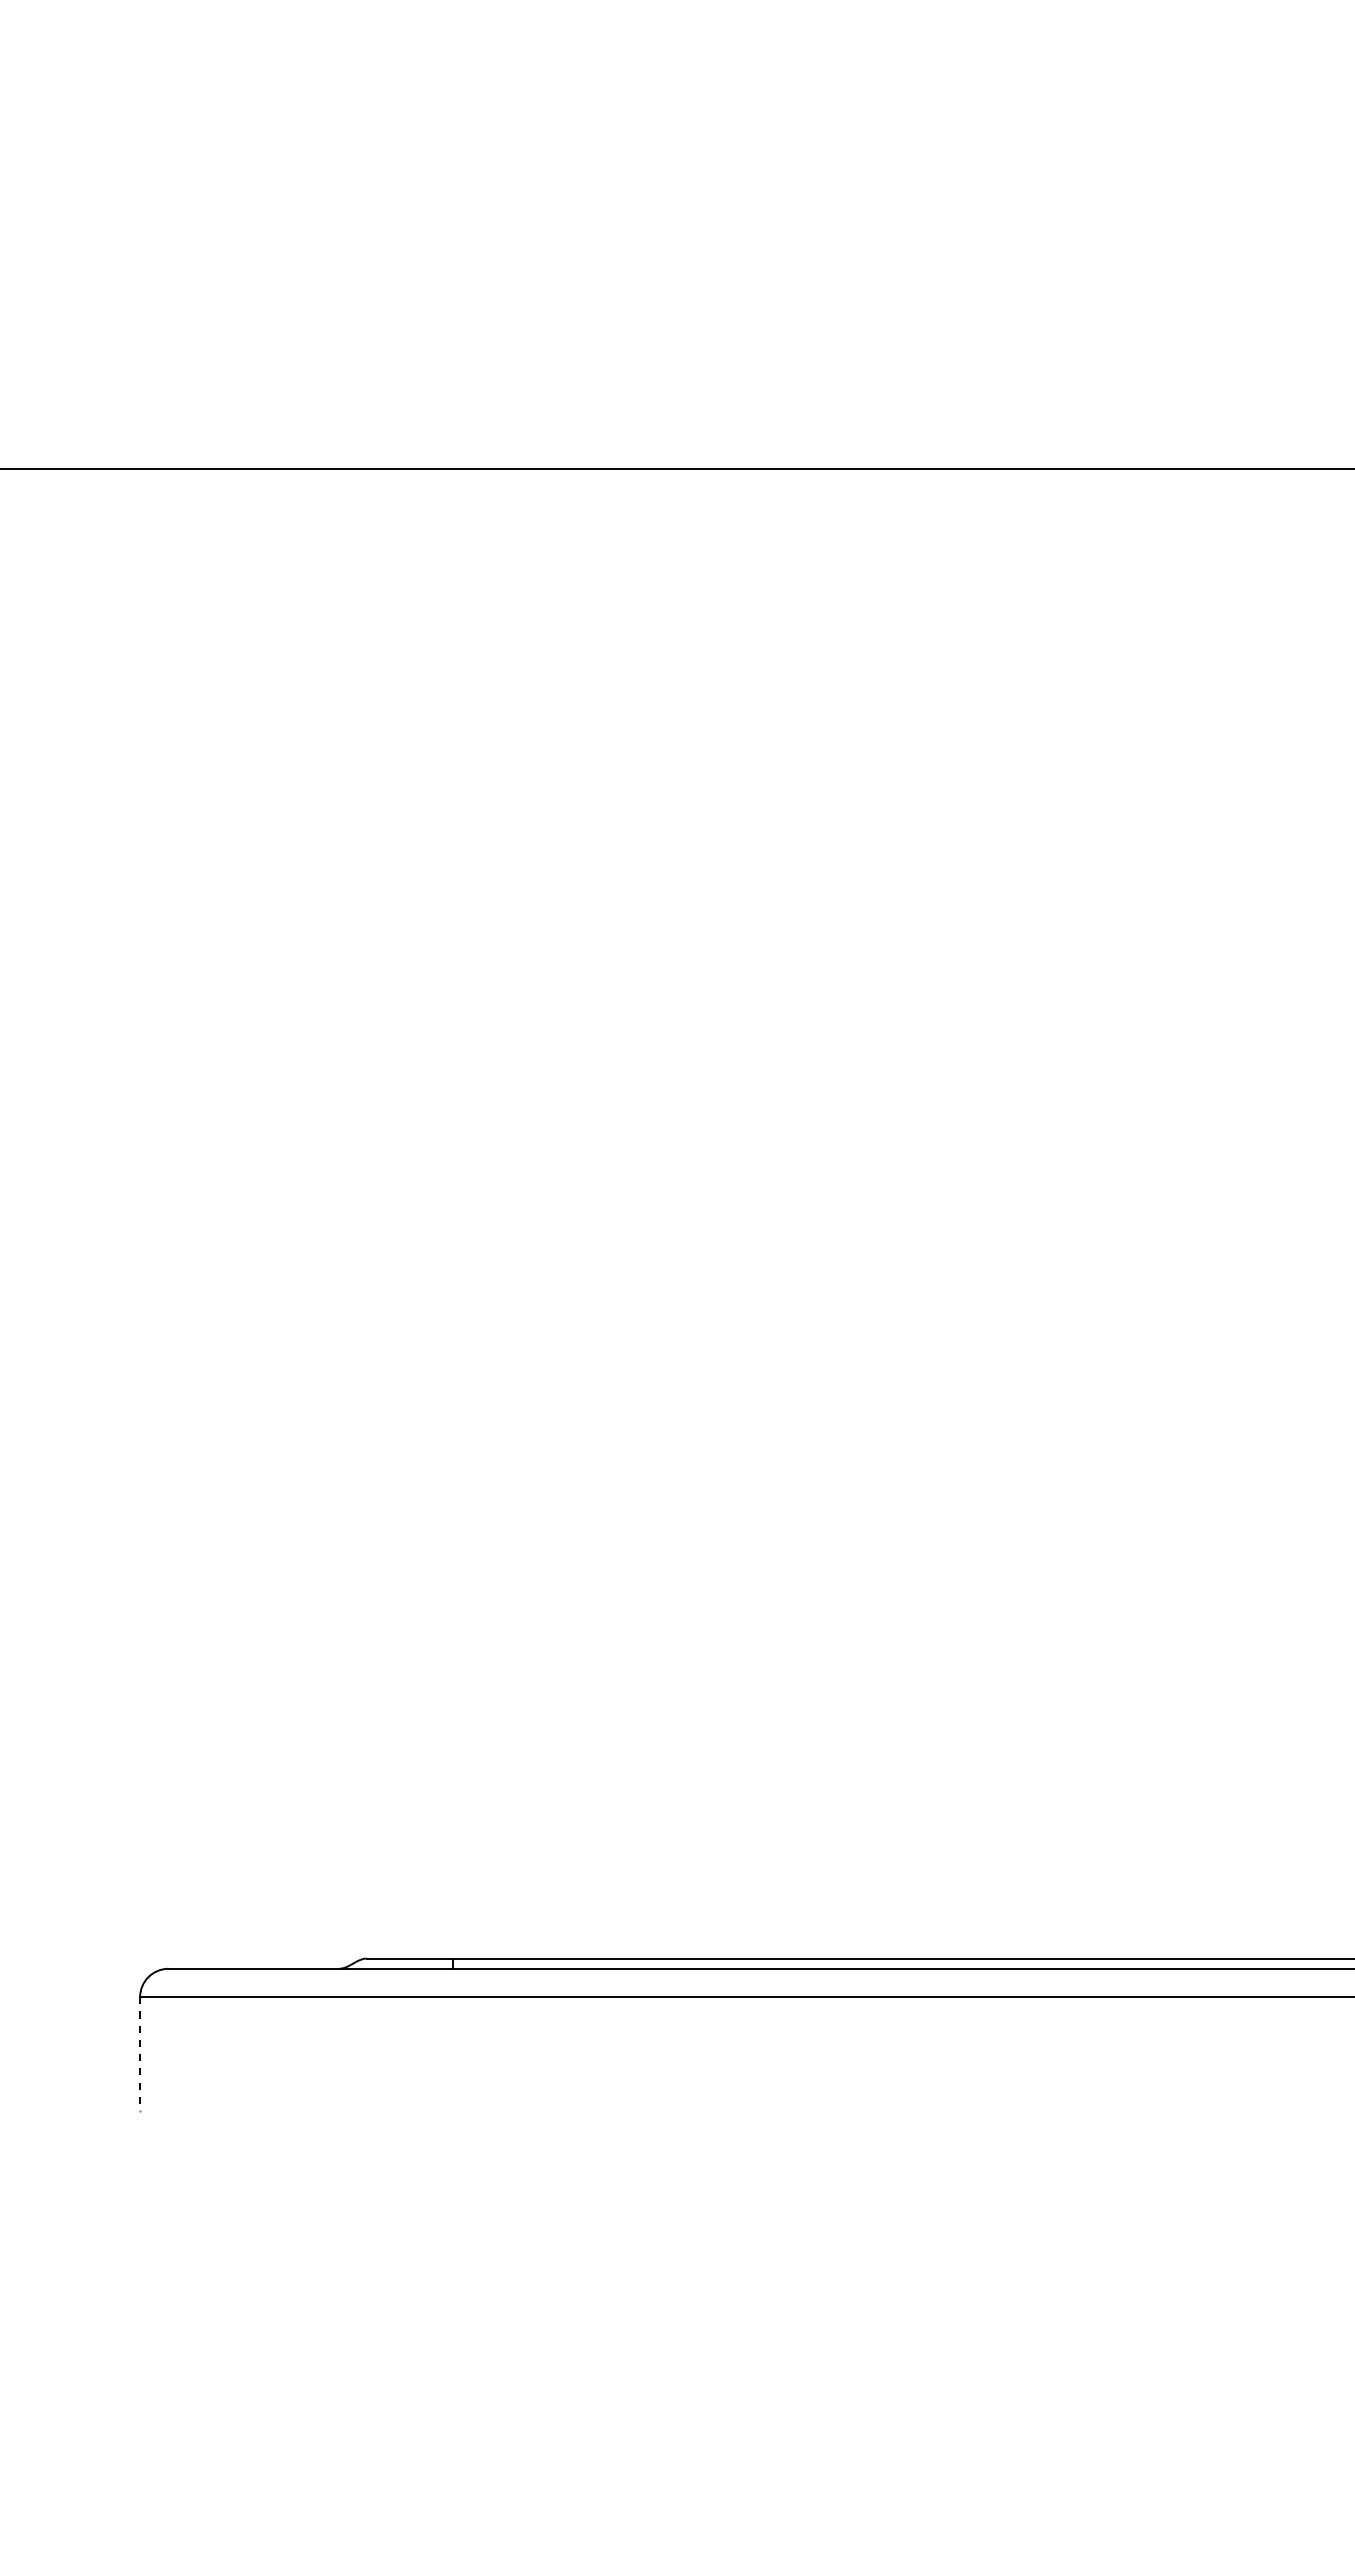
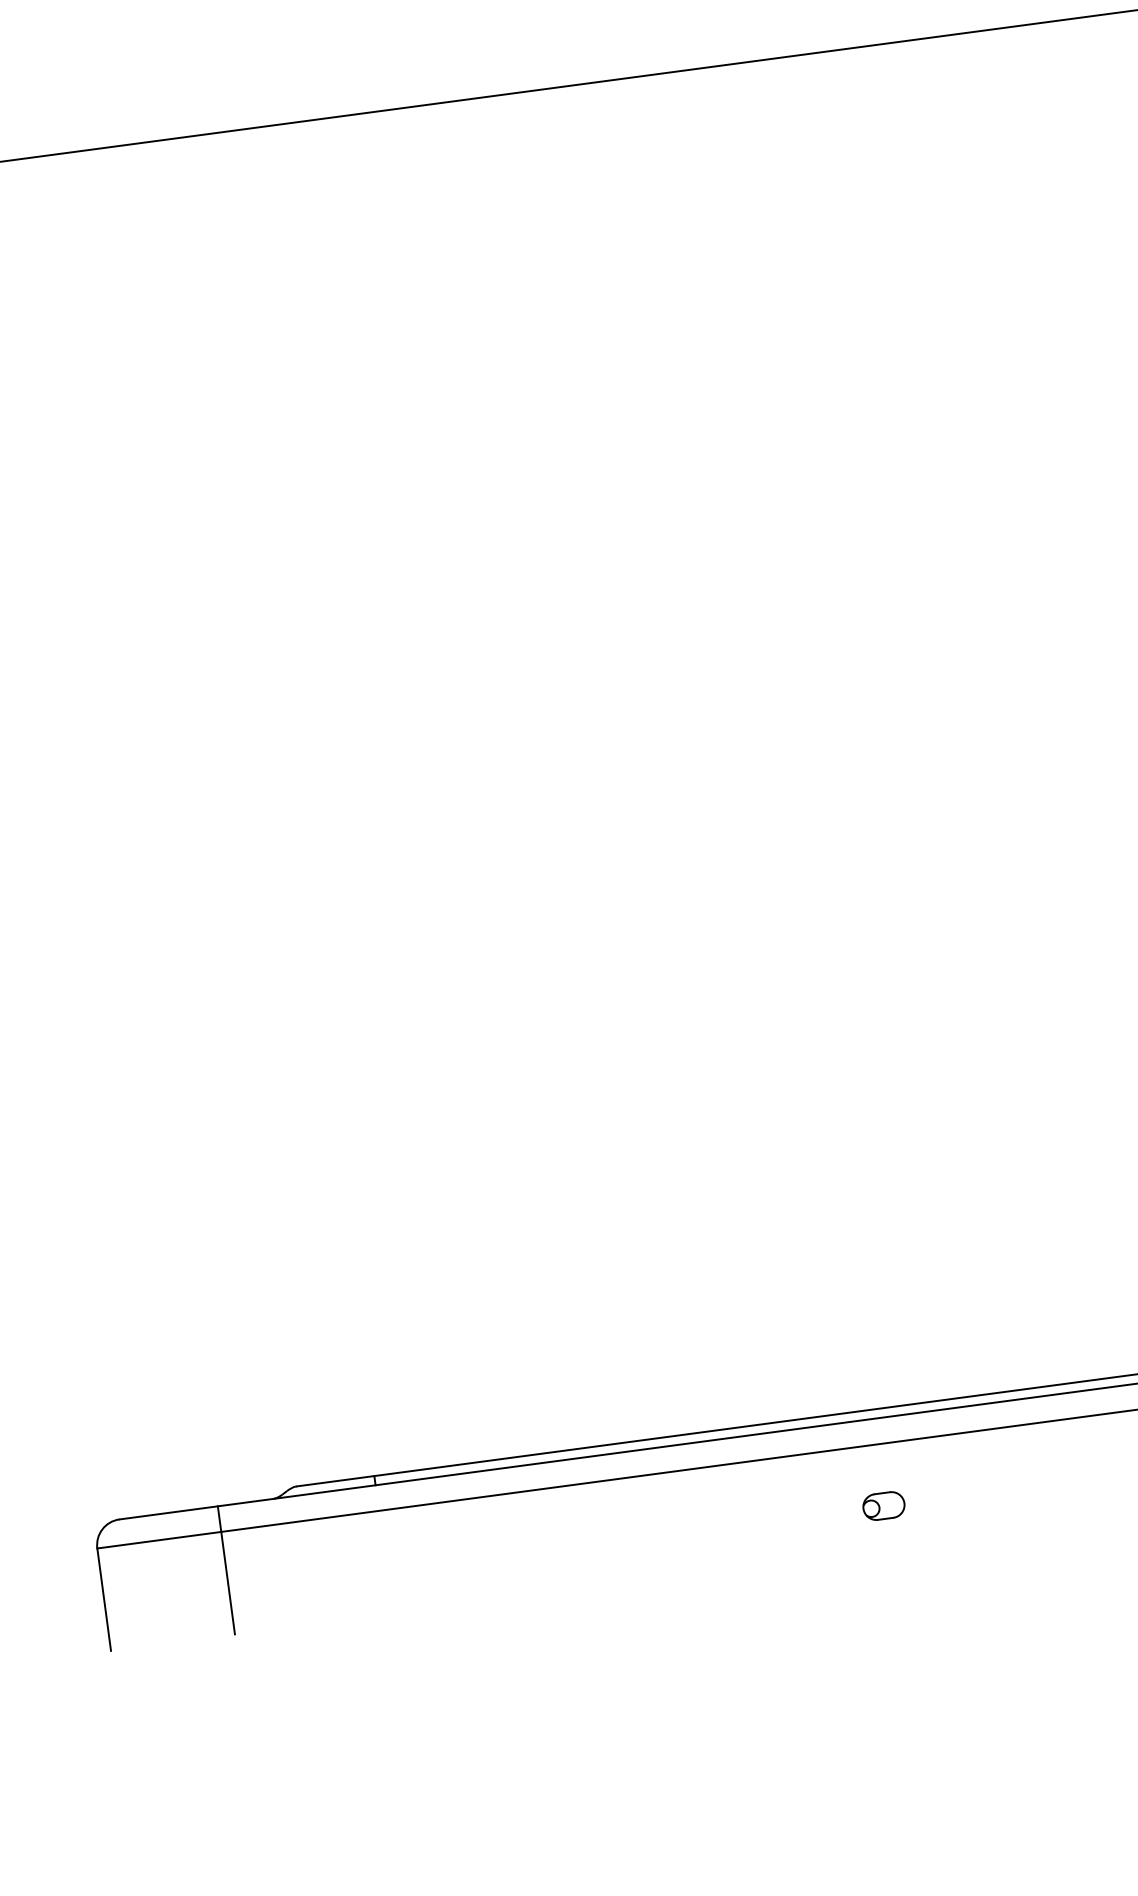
line: (277, 2039) -> (226, 1569), added
line: (140, 2054) -> (104, 1599), dashed -> solid
part: (1004, 2065) -> (883, 1506), added

